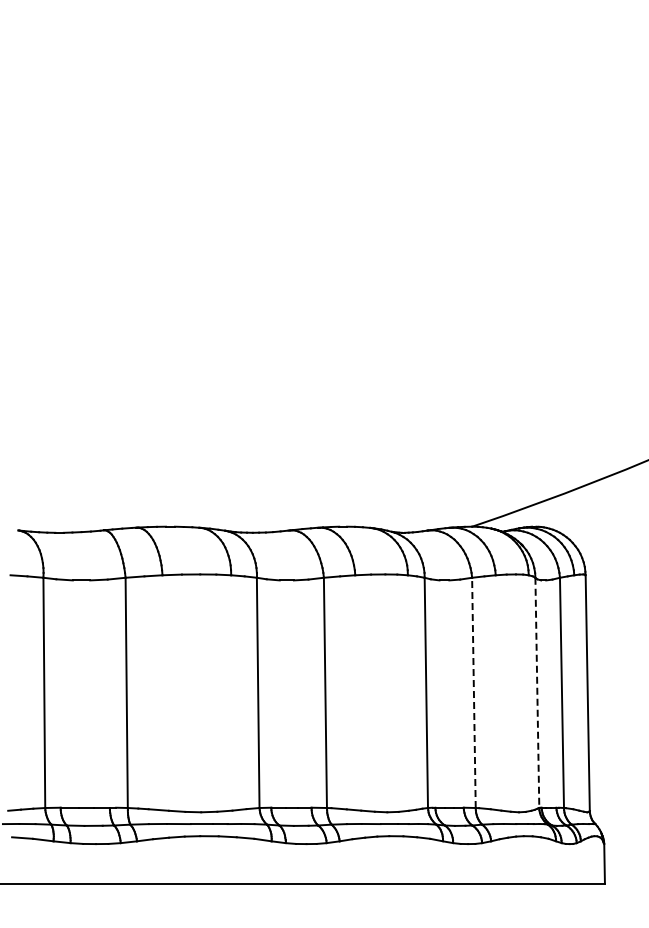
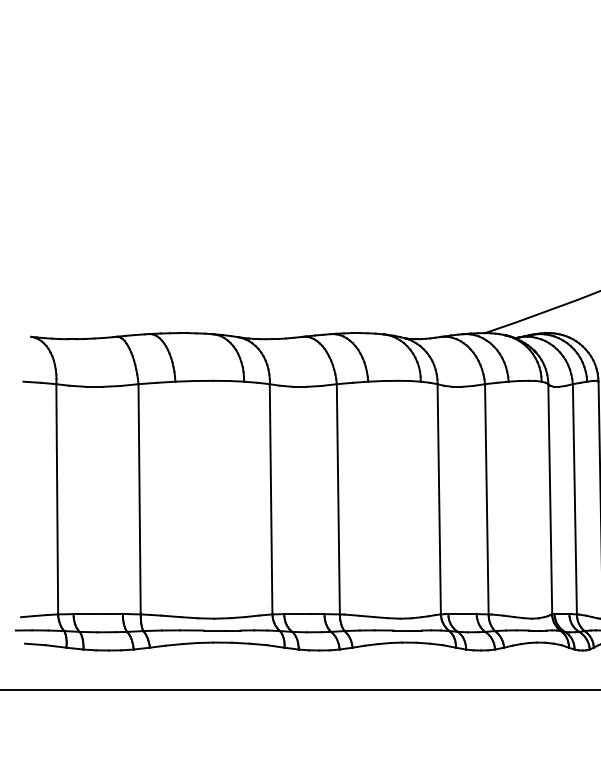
line: (473, 692) -> (486, 498), dashed -> solid
line: (537, 693) -> (550, 499), dashed -> solid

